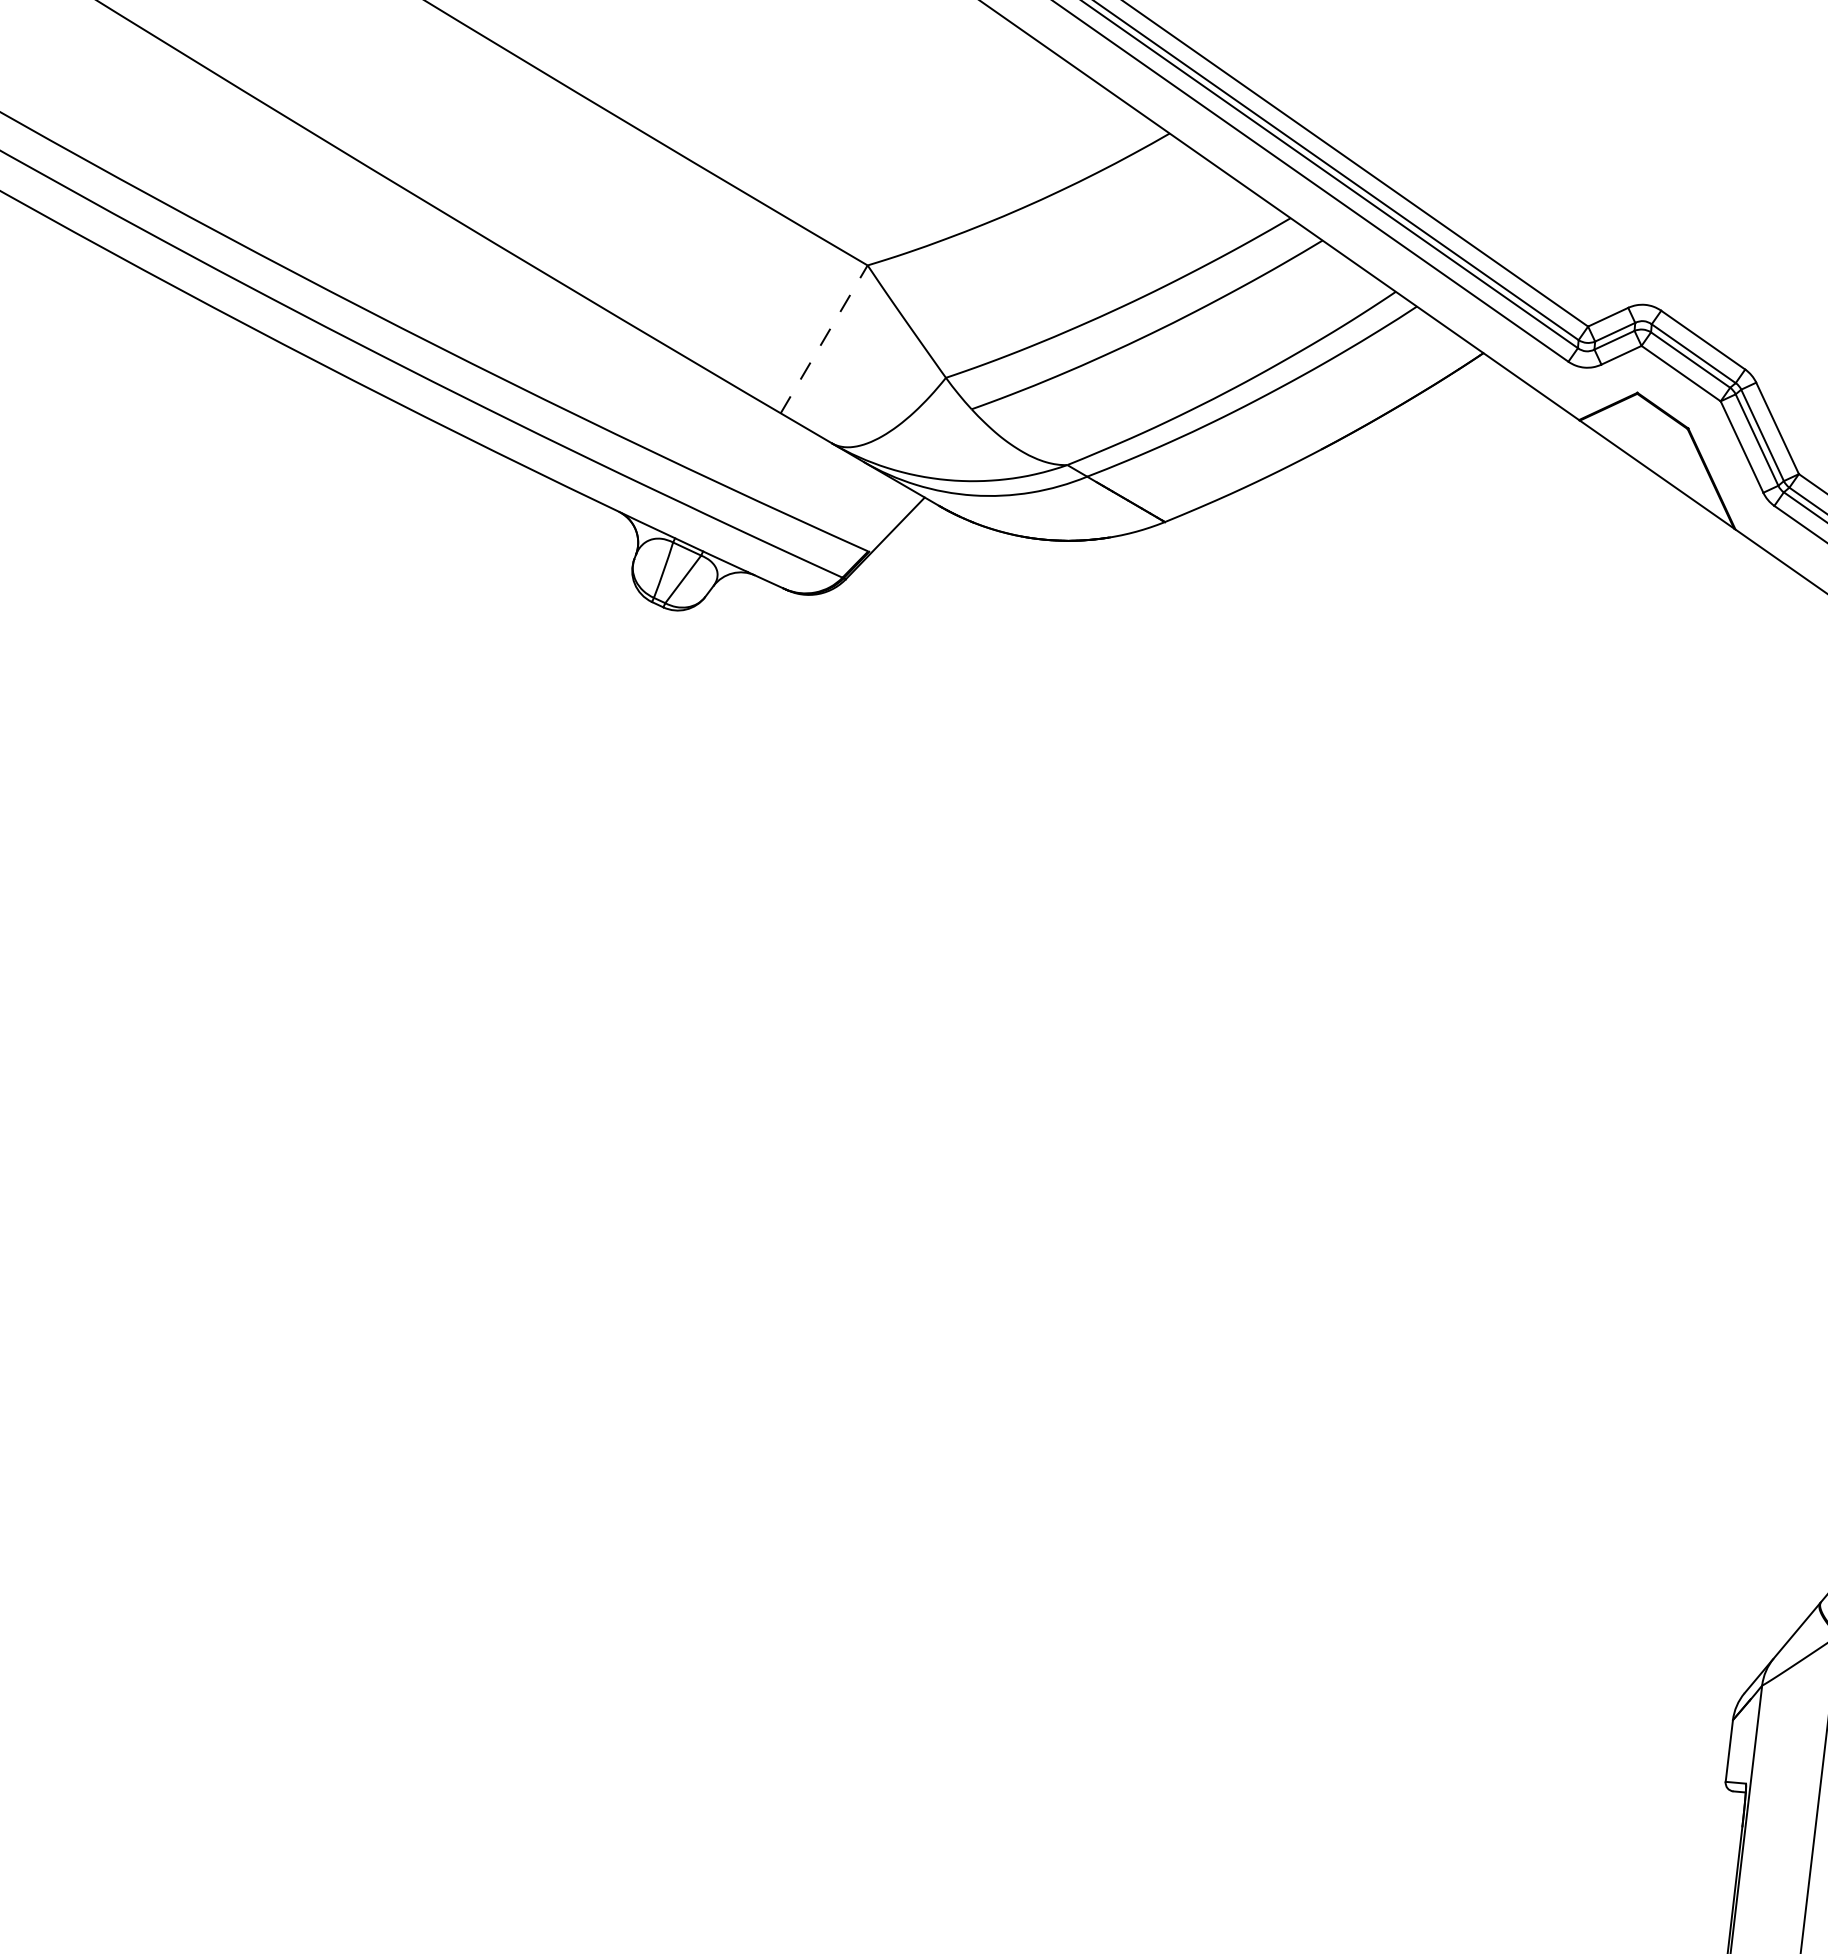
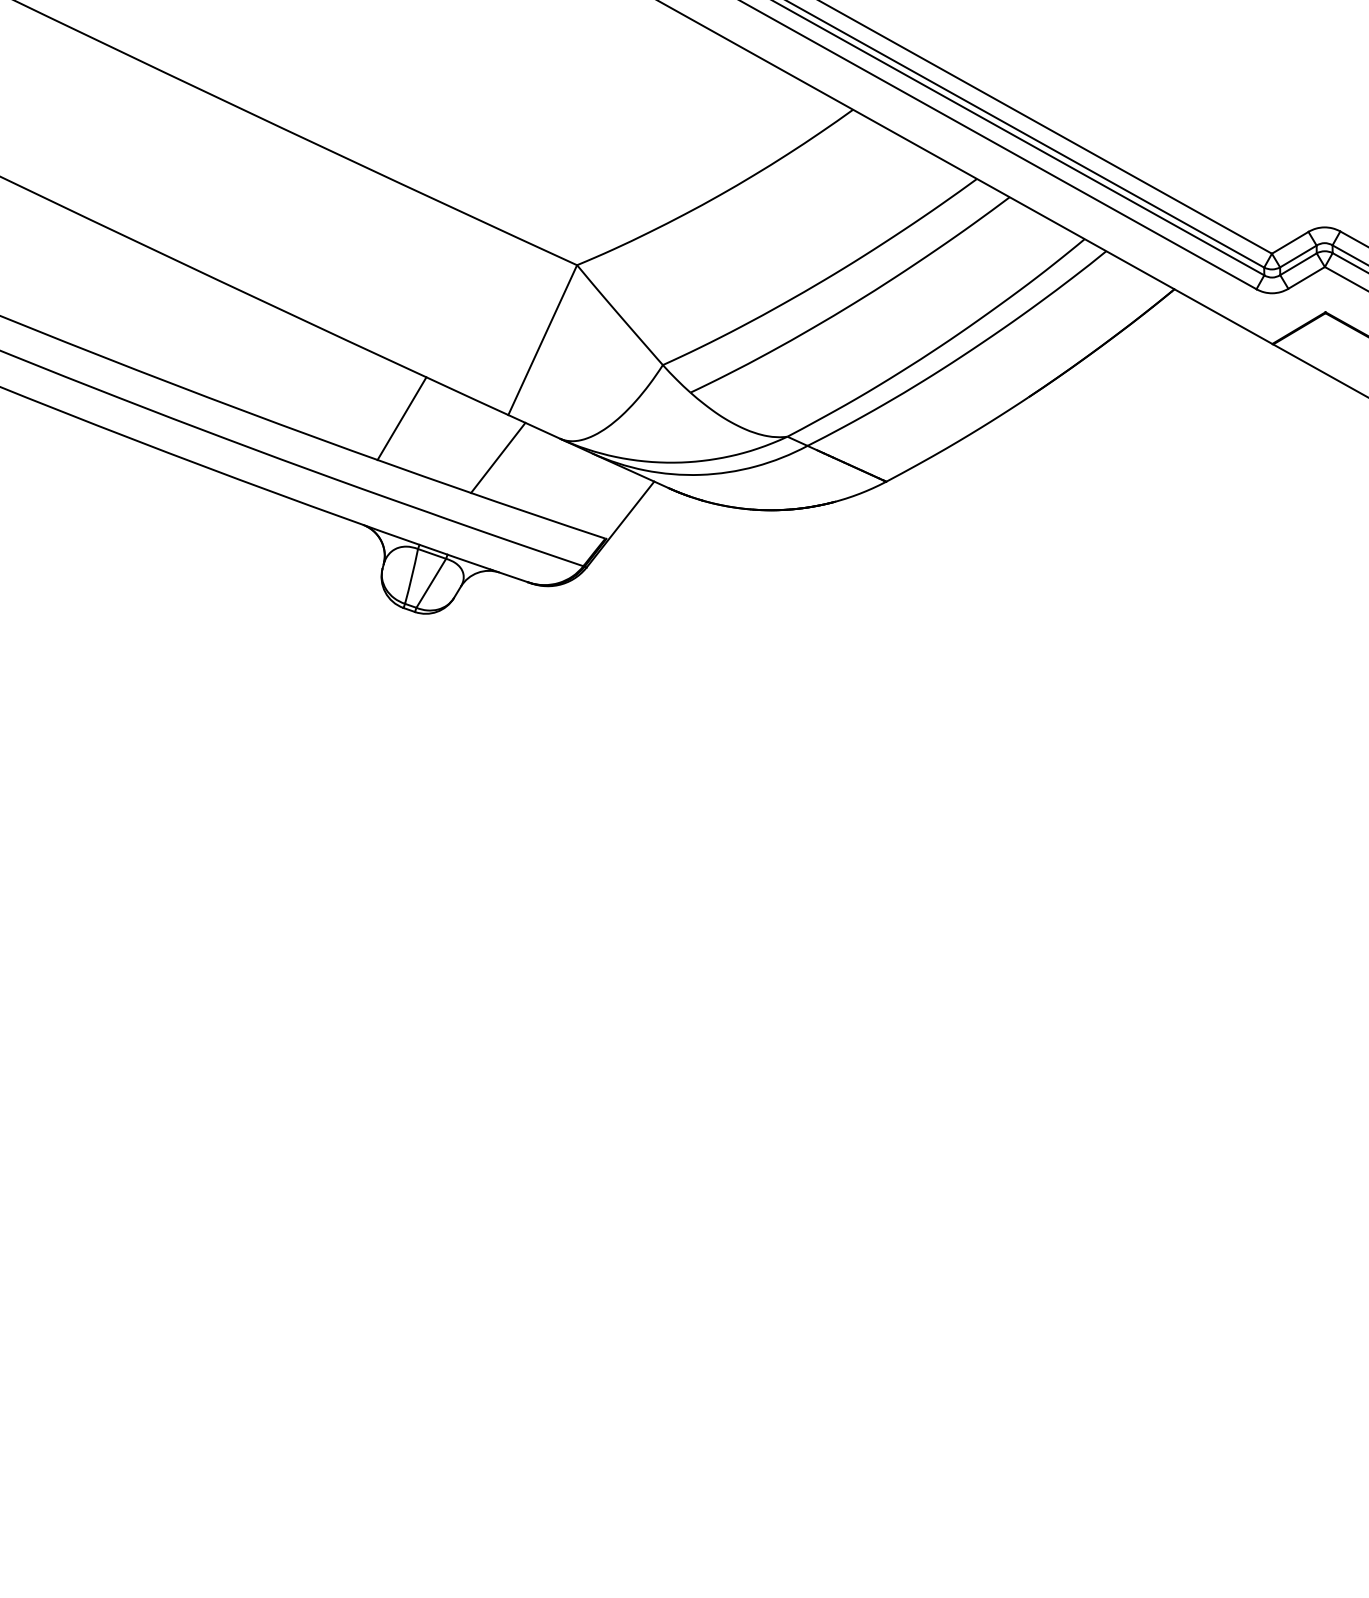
line: (824, 339) -> (543, 340), dashed -> solid
line: (669, 405) -> (401, 418), added
line: (765, 456) -> (497, 457), added

